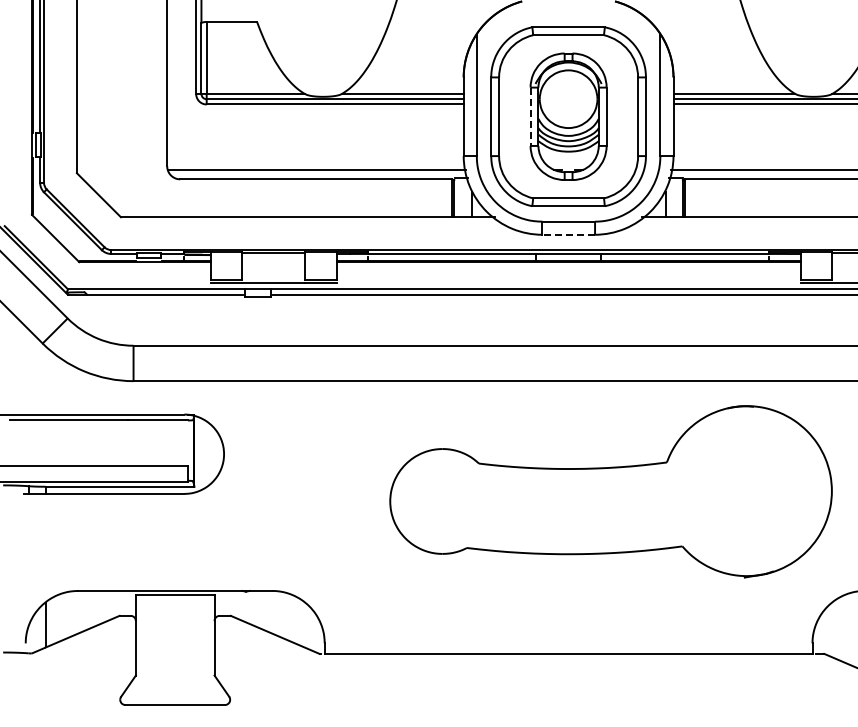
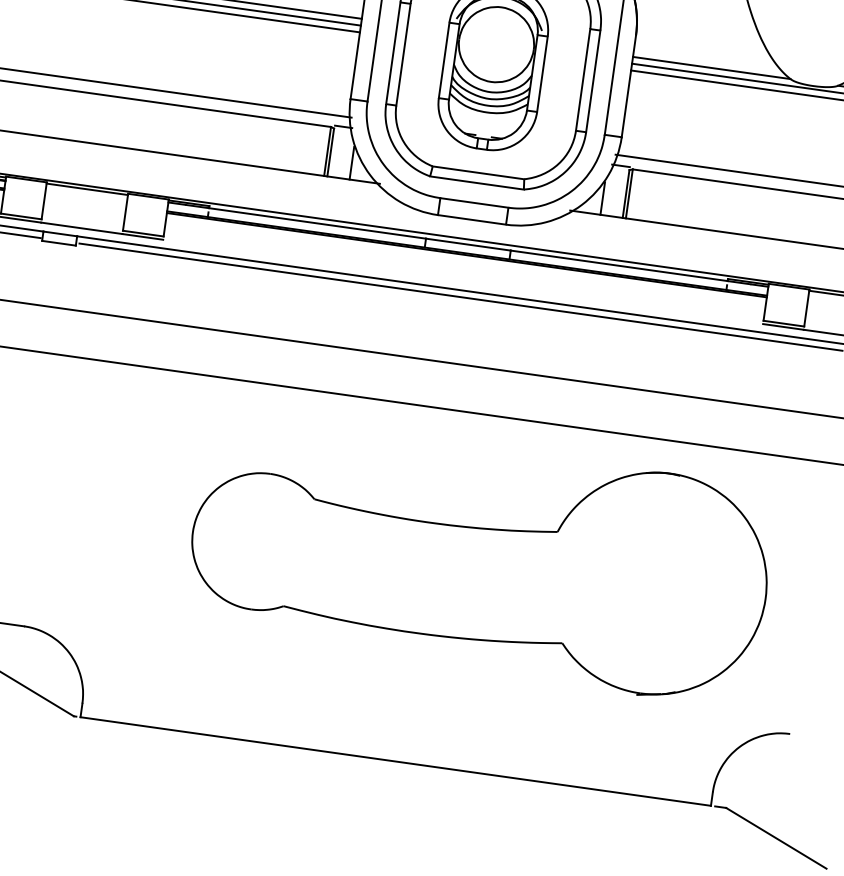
line: (530, 117) -> (443, 61), dashed -> solid
line: (568, 234) -> (471, 219), dashed -> solid

